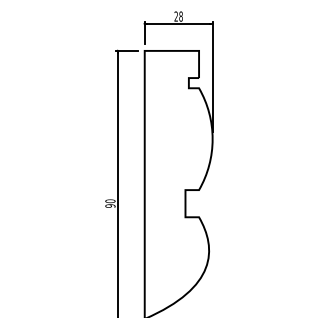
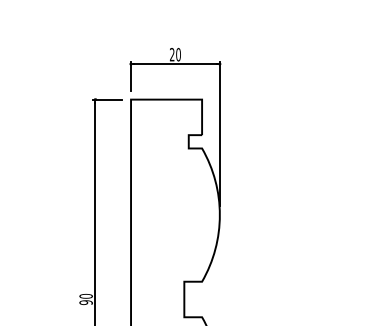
text: (180, 16) -> (177, 54), 28 -> 20

